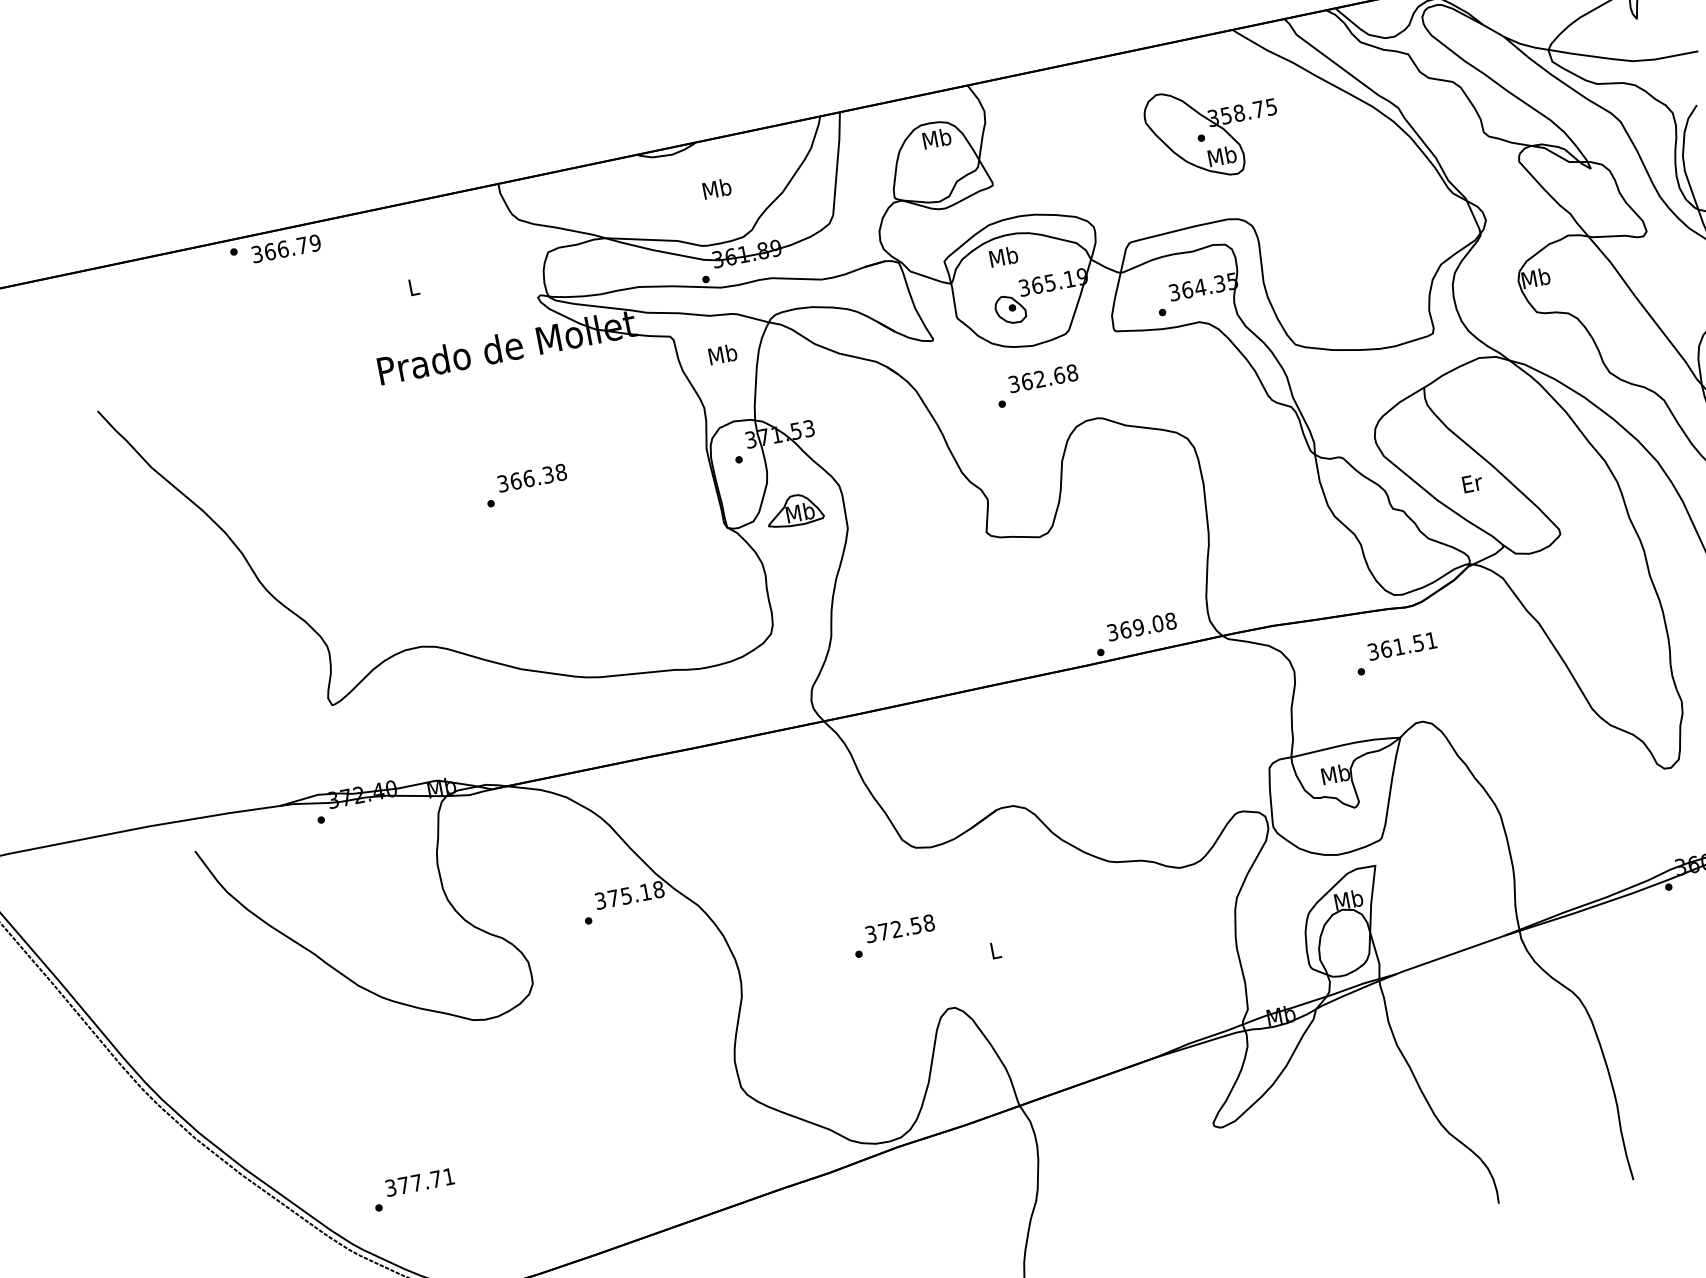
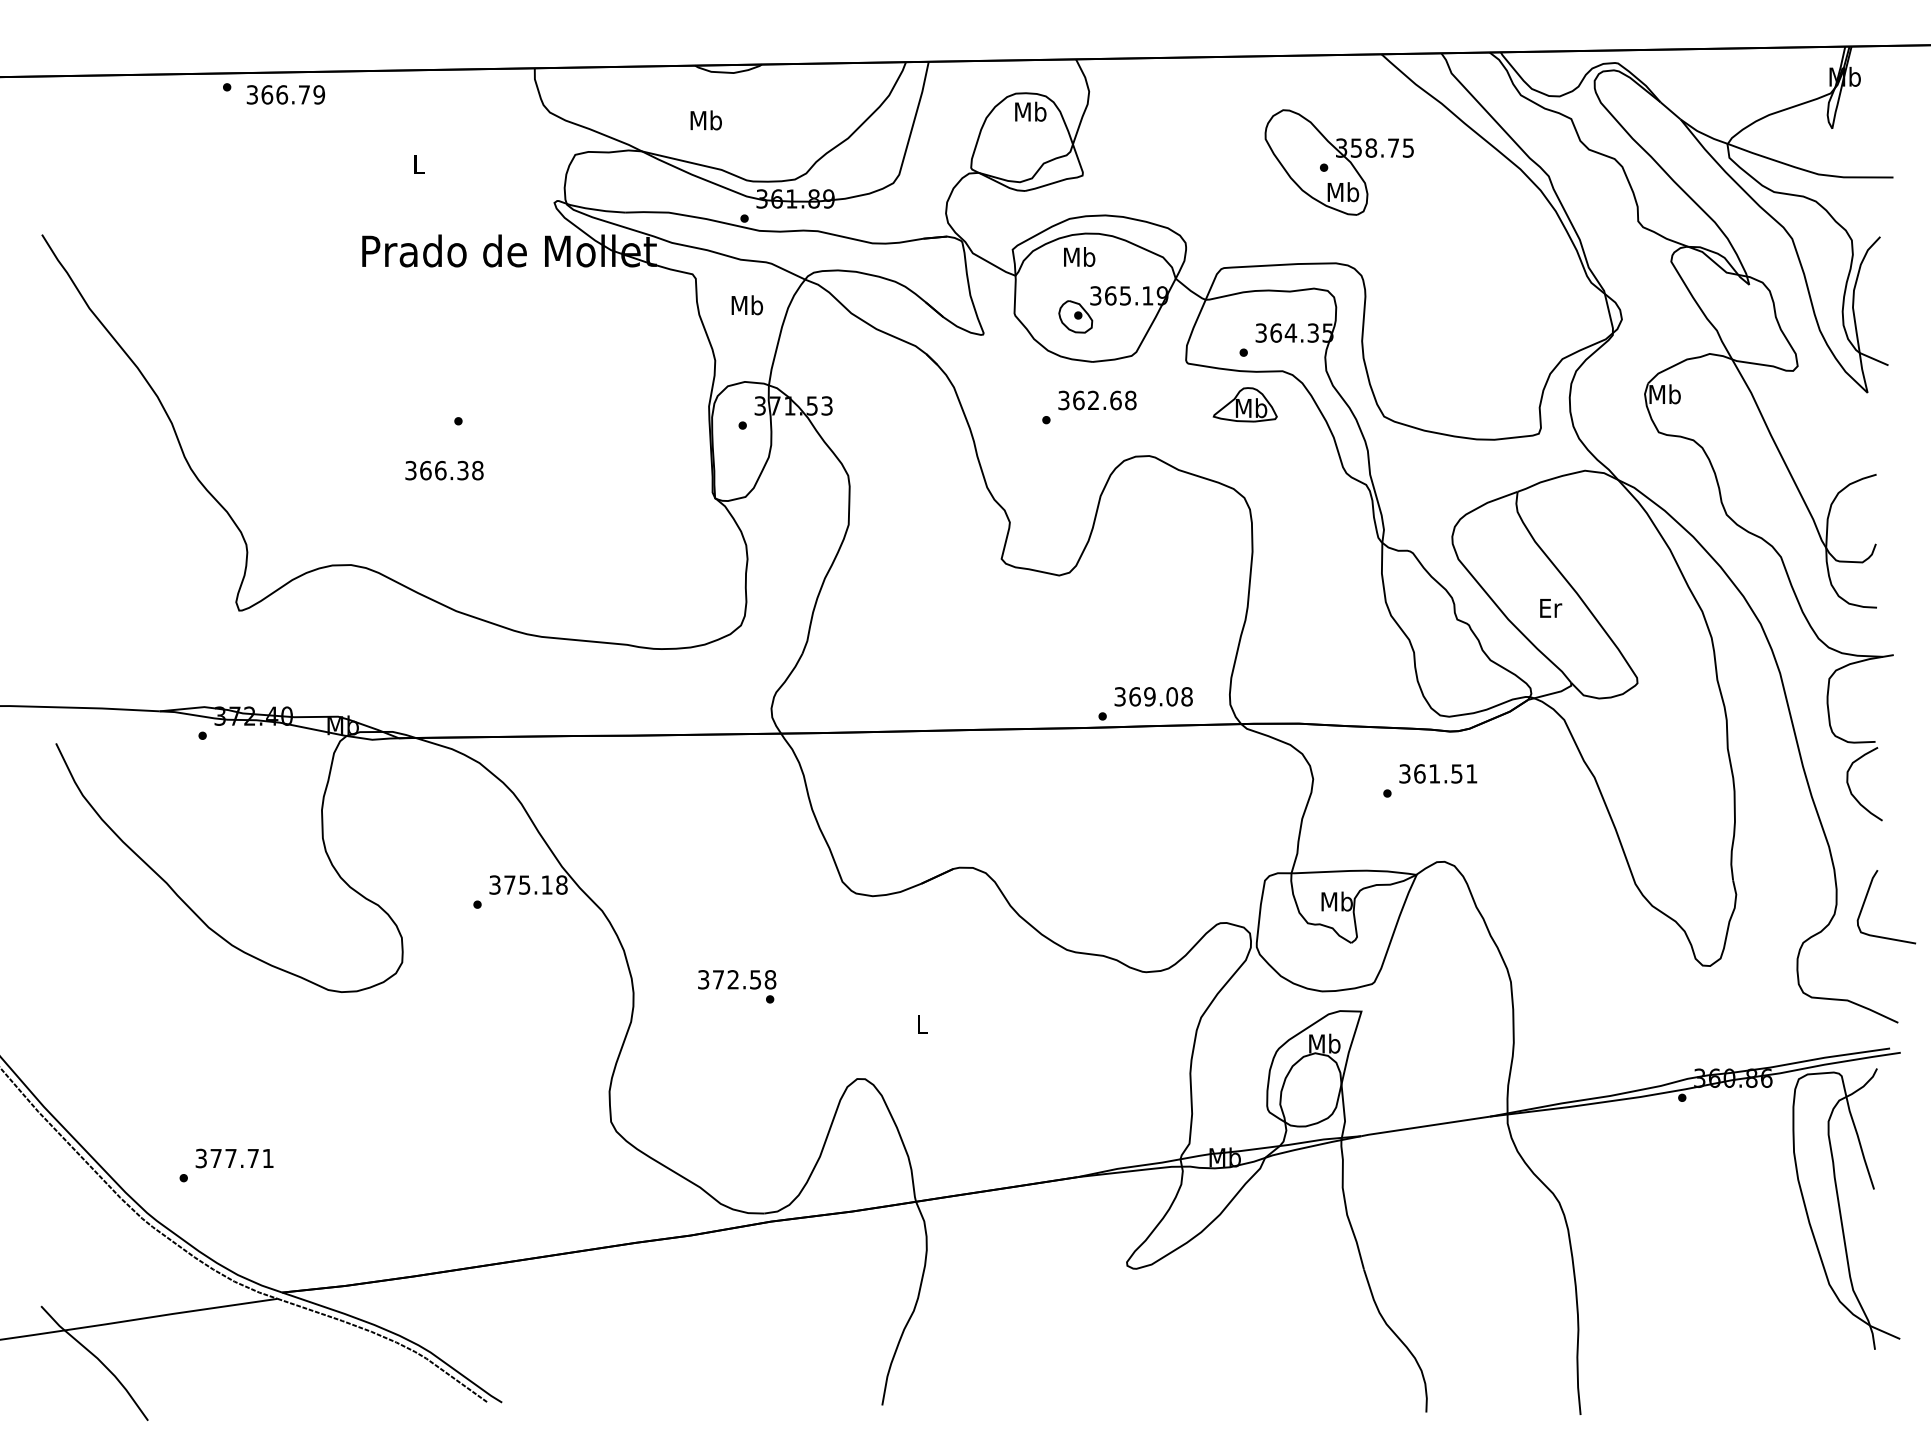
text: (716, 188) -> (705, 120), moved
text: (532, 477) -> (444, 470), moved
part: (793, 510) -> (1244, 404), moved
text: (900, 928) -> (737, 979), moved

